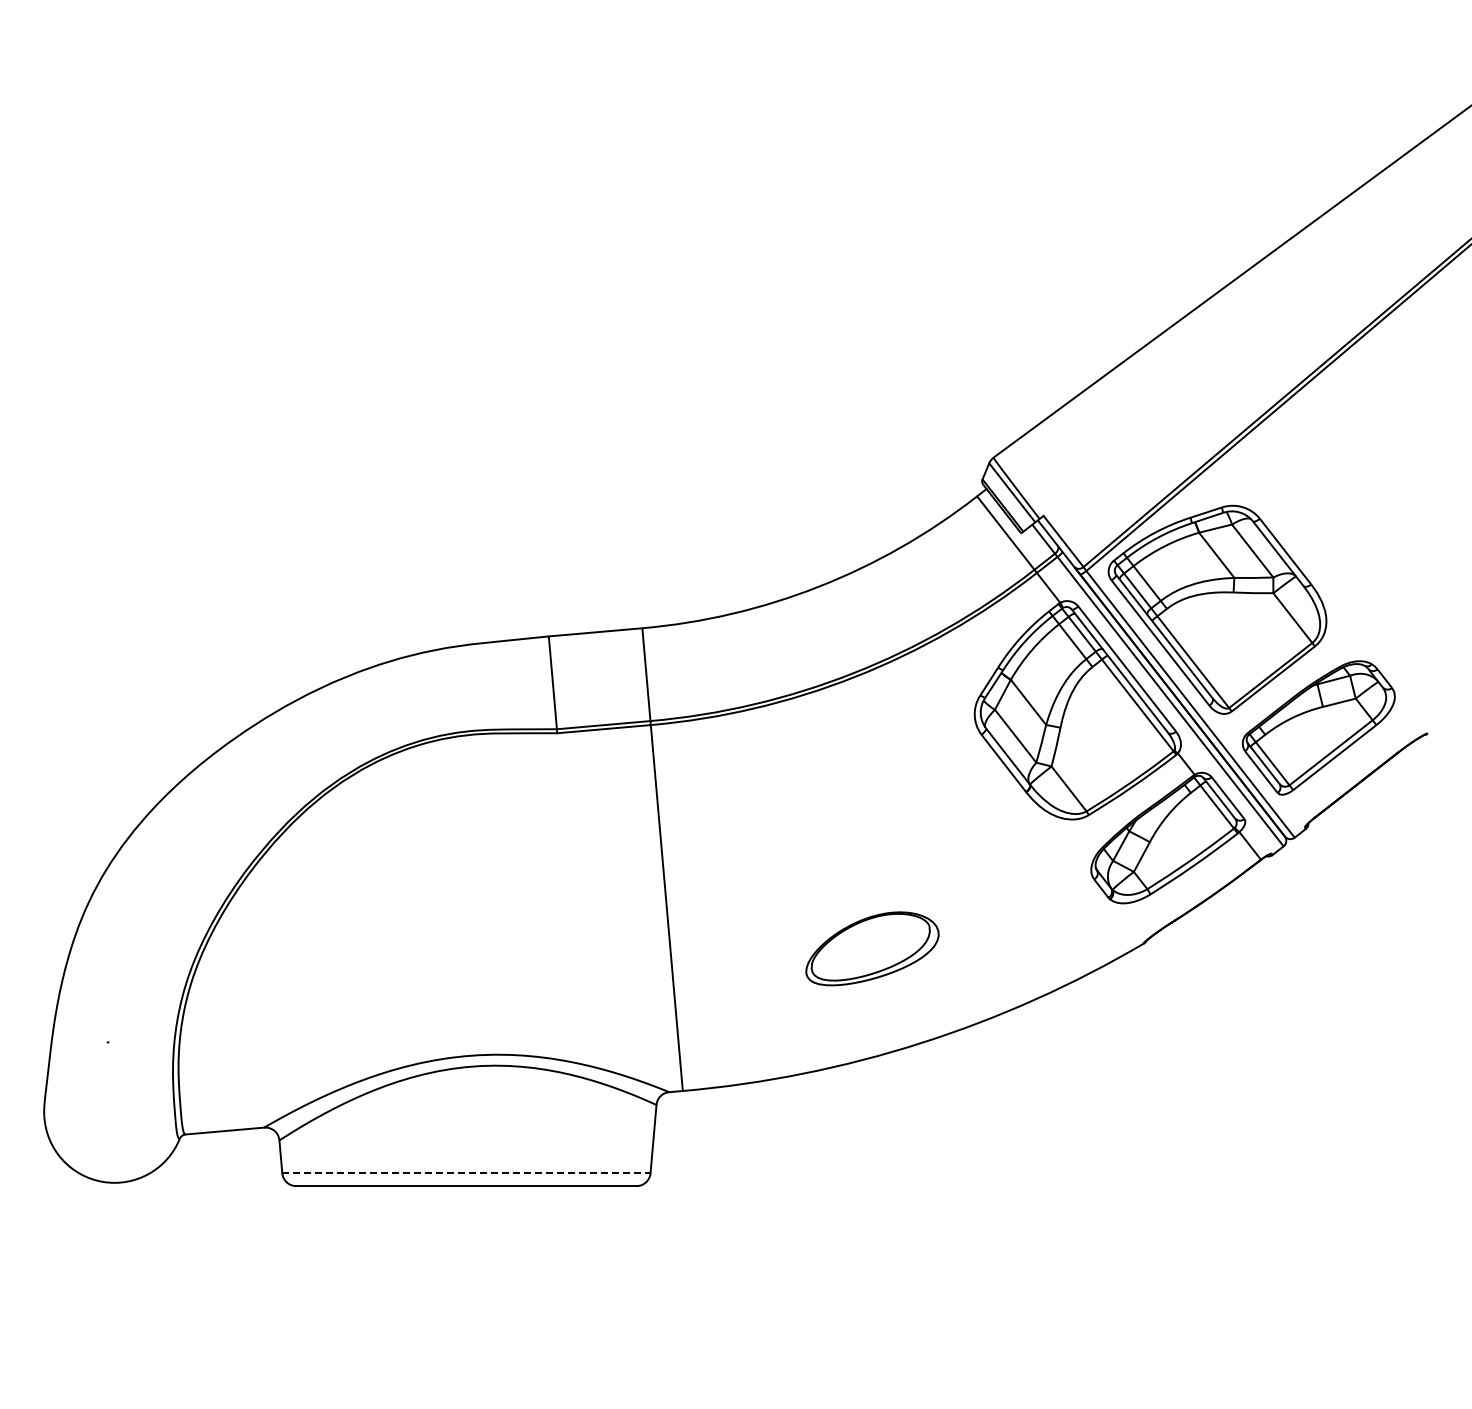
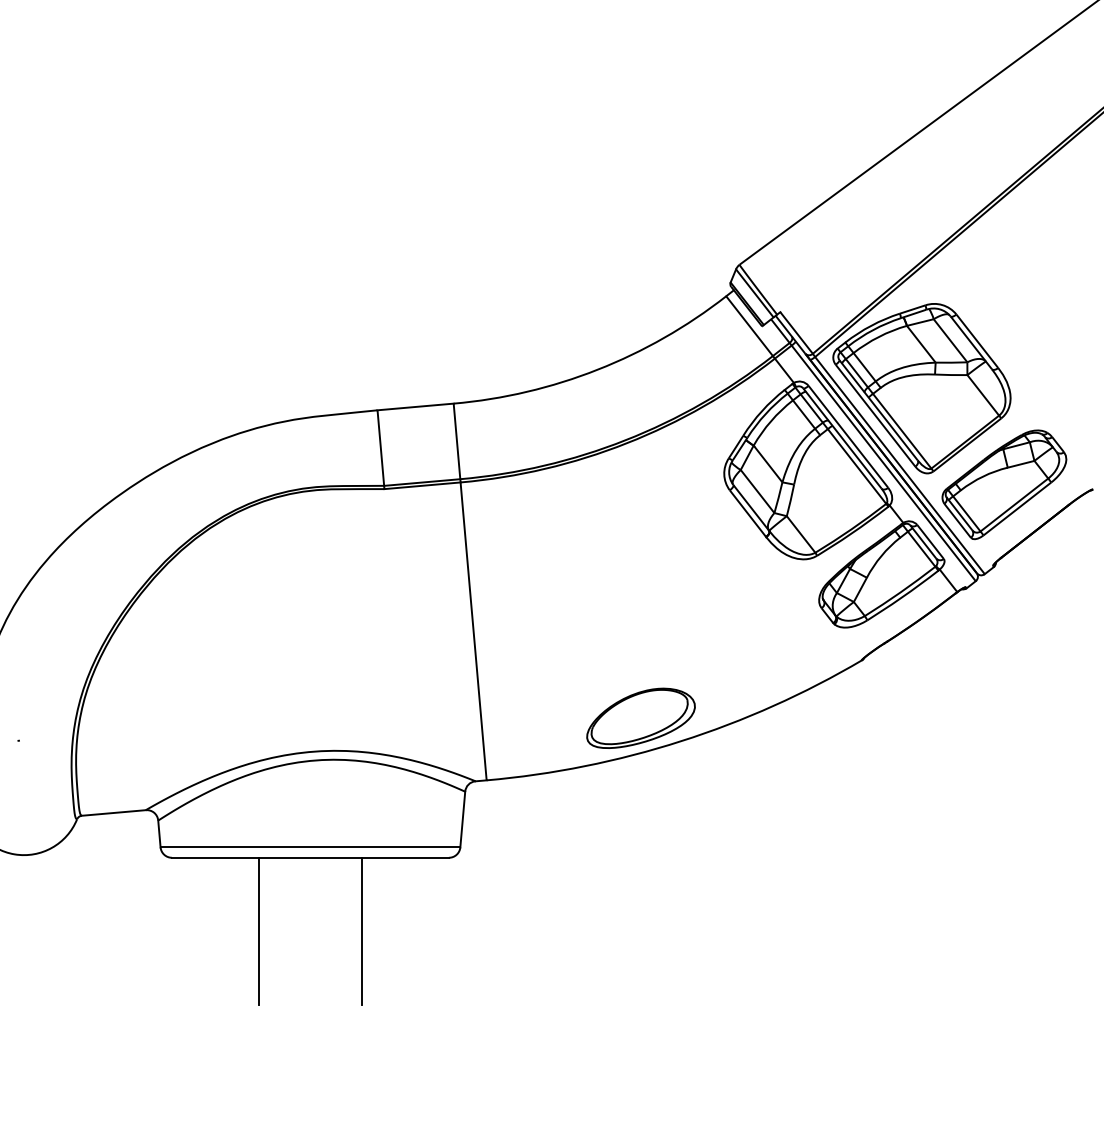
part: (872, 948) -> (641, 718), moved
line: (466, 1173) -> (310, 847), dashed -> solid
line: (403, 1276) -> (259, 931), added
line: (529, 1276) -> (361, 931), added

